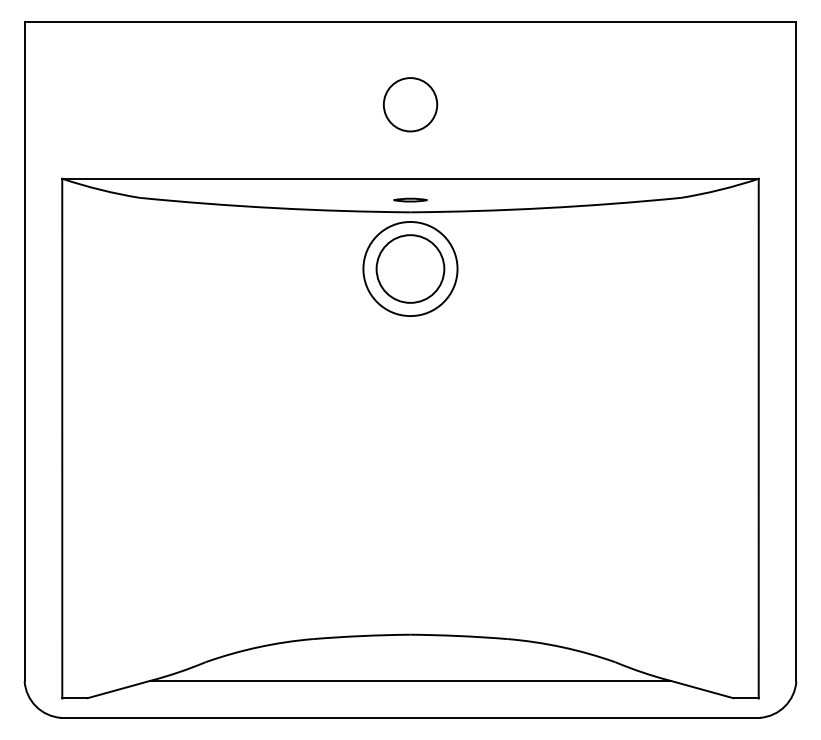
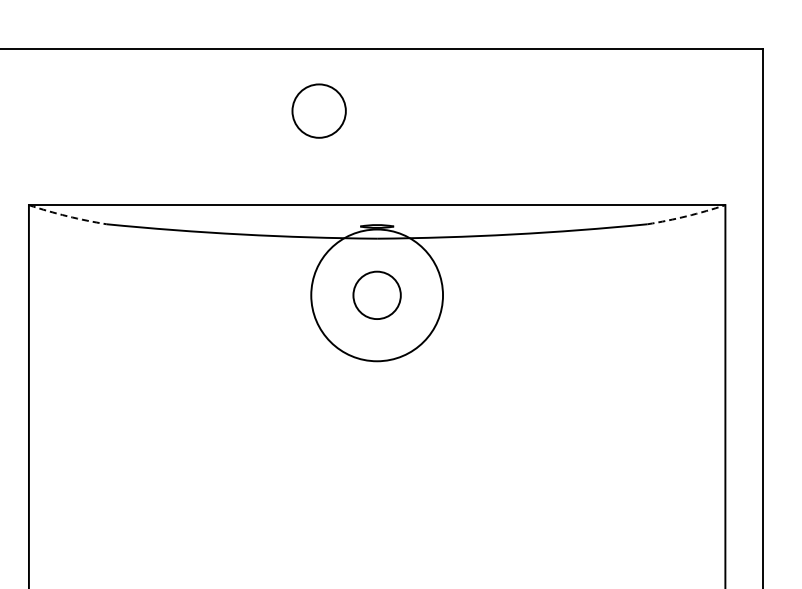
circle: (410, 104) -> (319, 110), moved
arc: (100, 189) -> (67, 215), solid -> dashed
arc: (720, 189) -> (687, 215), solid -> dashed
circle: (410, 268) -> (377, 294), size x0.7
circle: (410, 268) -> (377, 294), size x1.4

